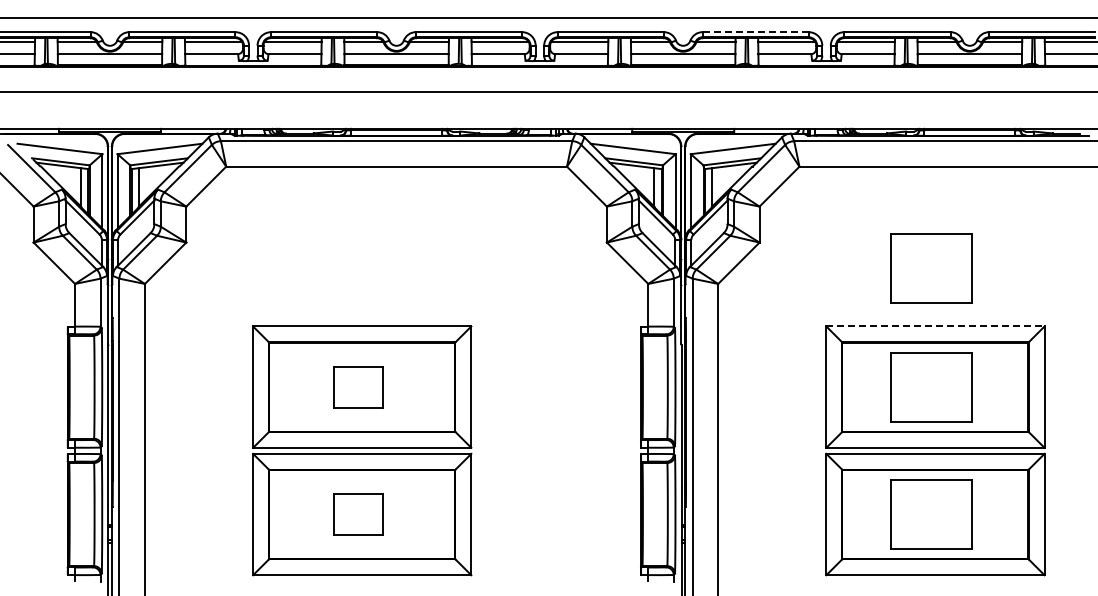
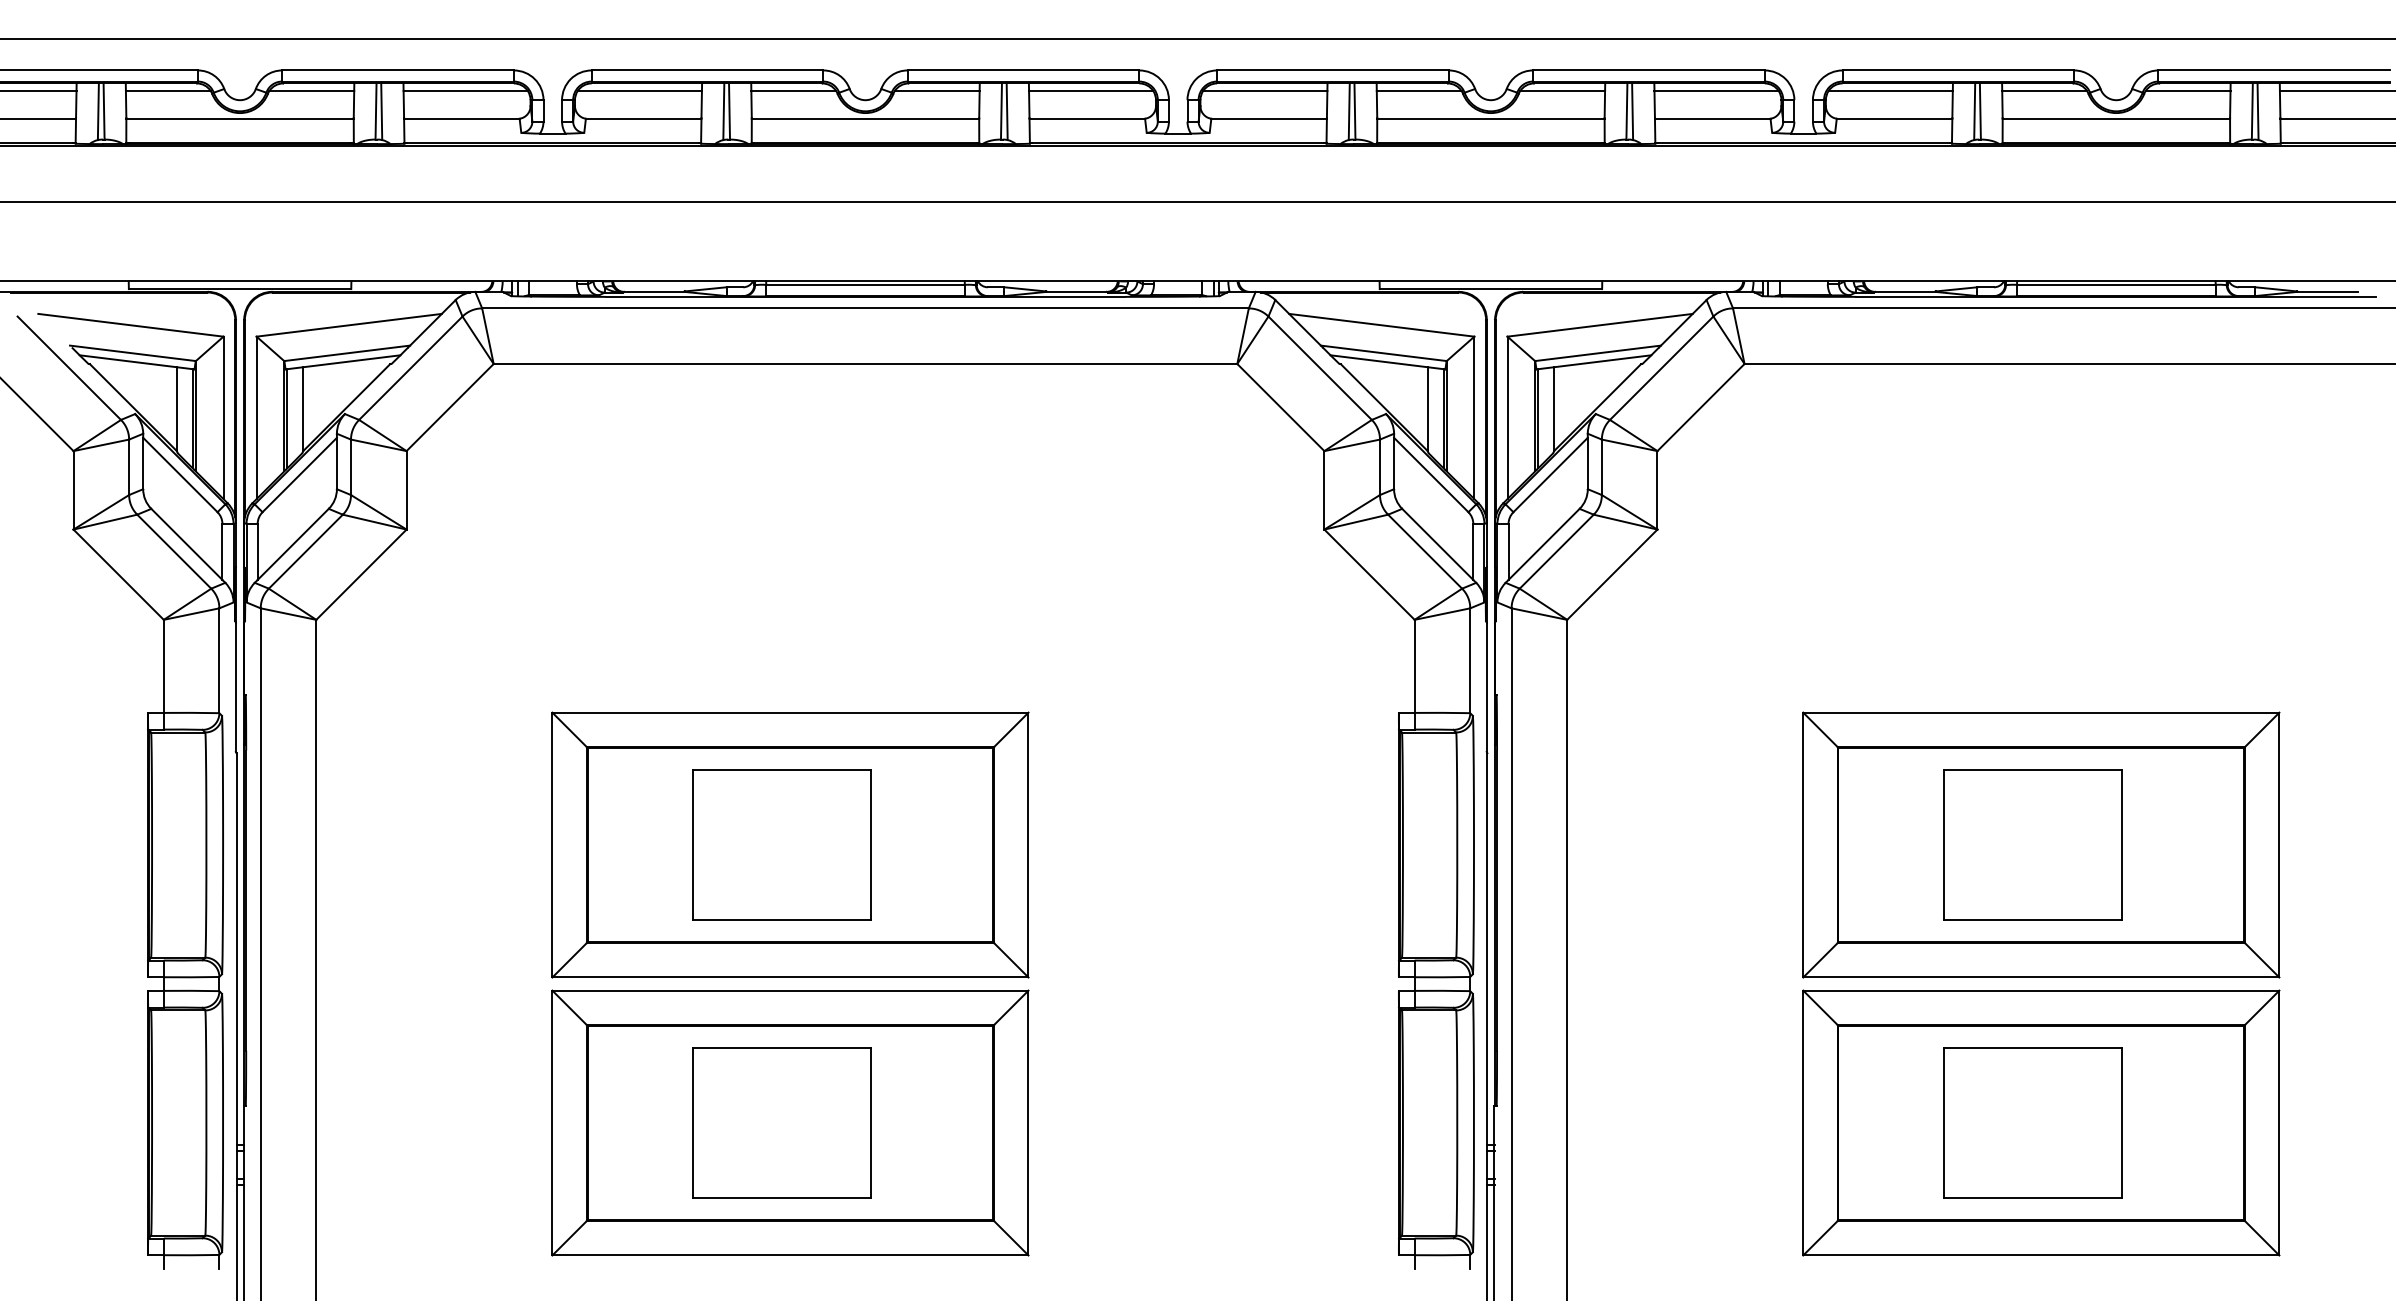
line: (755, 32) -> (1648, 71), dashed -> solid
part: (931, 268) -> (2032, 586), removed
line: (935, 326) -> (2041, 712), dashed -> solid
part: (358, 387) -> (782, 845), size x1.67
part: (358, 514) -> (782, 1122), size x1.67

